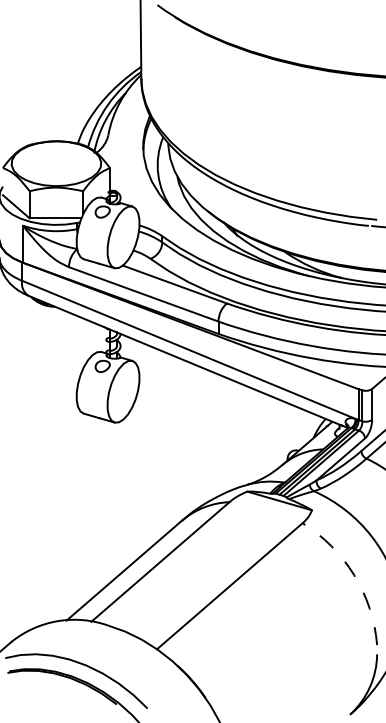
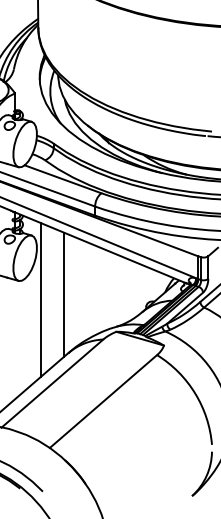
line: (176, 441) -> (64, 294), added
line: (144, 448) -> (40, 300), added
arc: (354, 575) -> (195, 393), dashed -> solid

